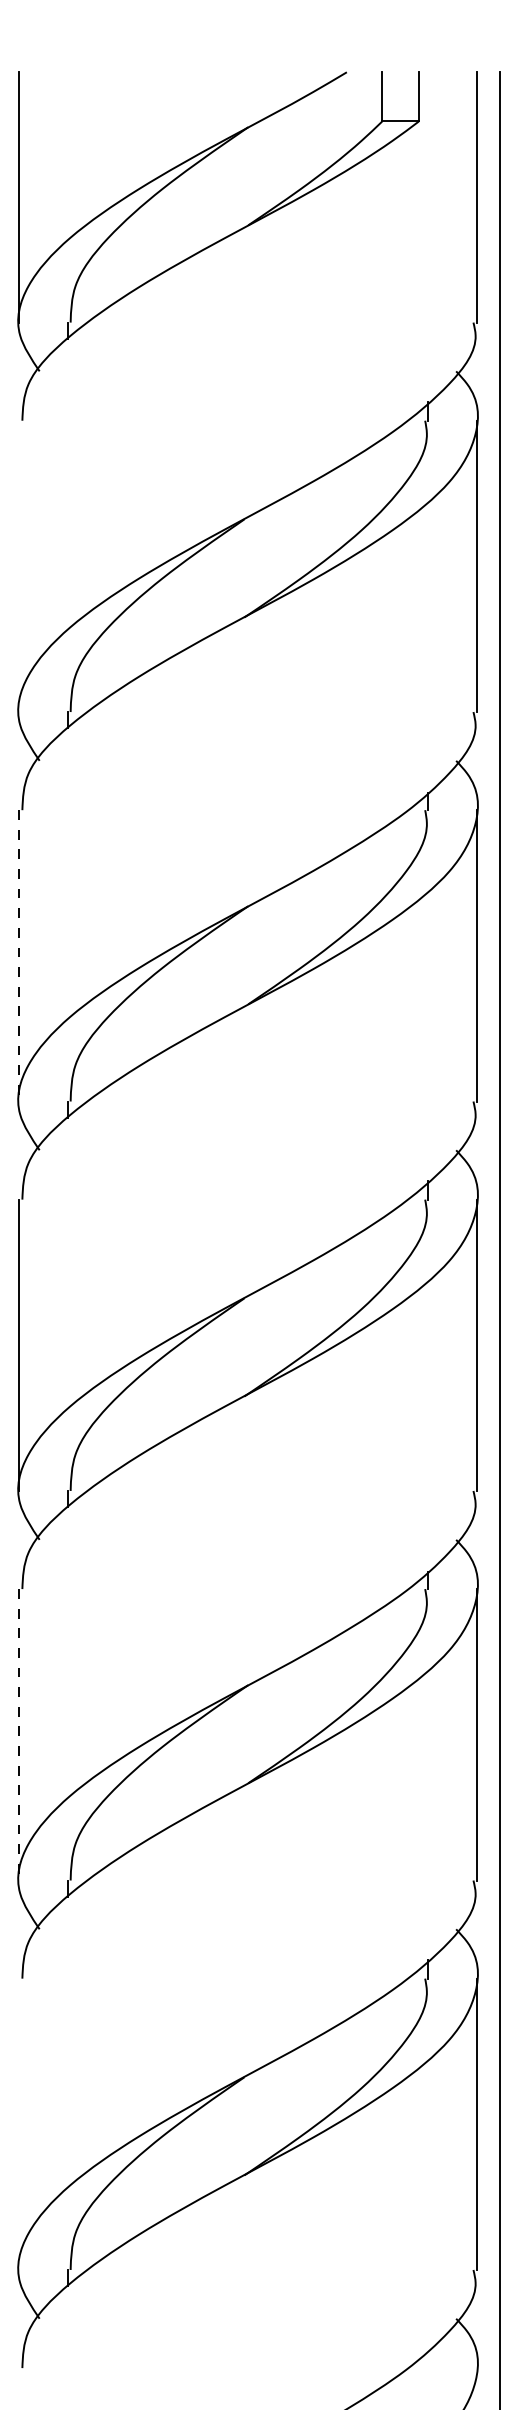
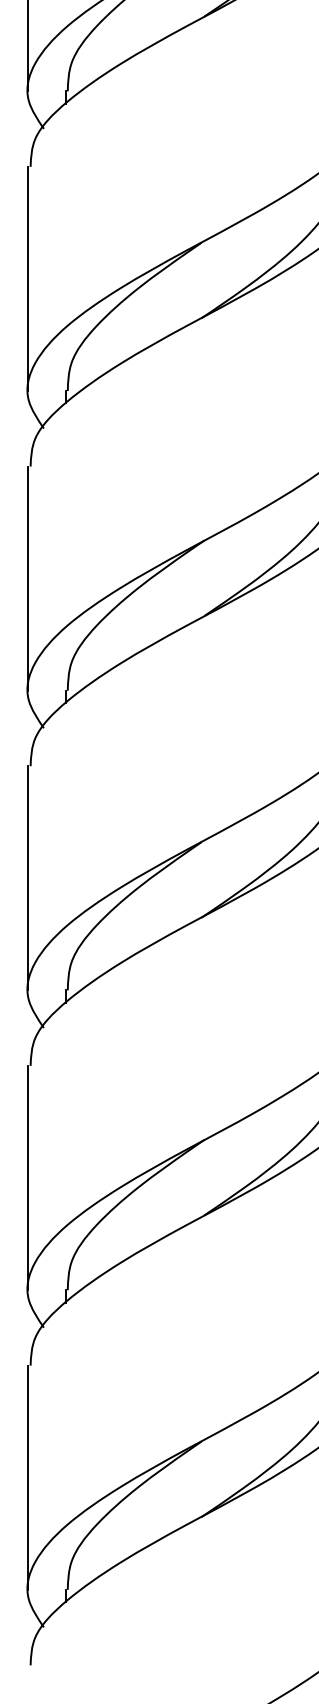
line: (18, 566) -> (27, 279), added
line: (18, 955) -> (27, 578), dashed -> solid
line: (18, 1734) -> (27, 1177), dashed -> solid
line: (18, 2123) -> (27, 1477), added

